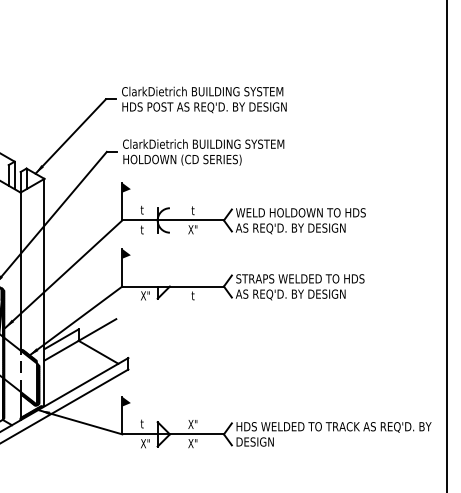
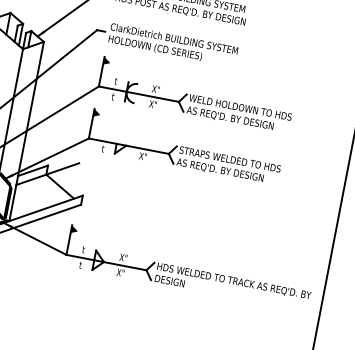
text: (192, 210) -> (155, 89), t -> X"
text: (144, 295) -> (104, 148), X" -> t
text: (192, 295) -> (142, 156), t -> X"
text: (144, 443) -> (82, 265), X" -> t

